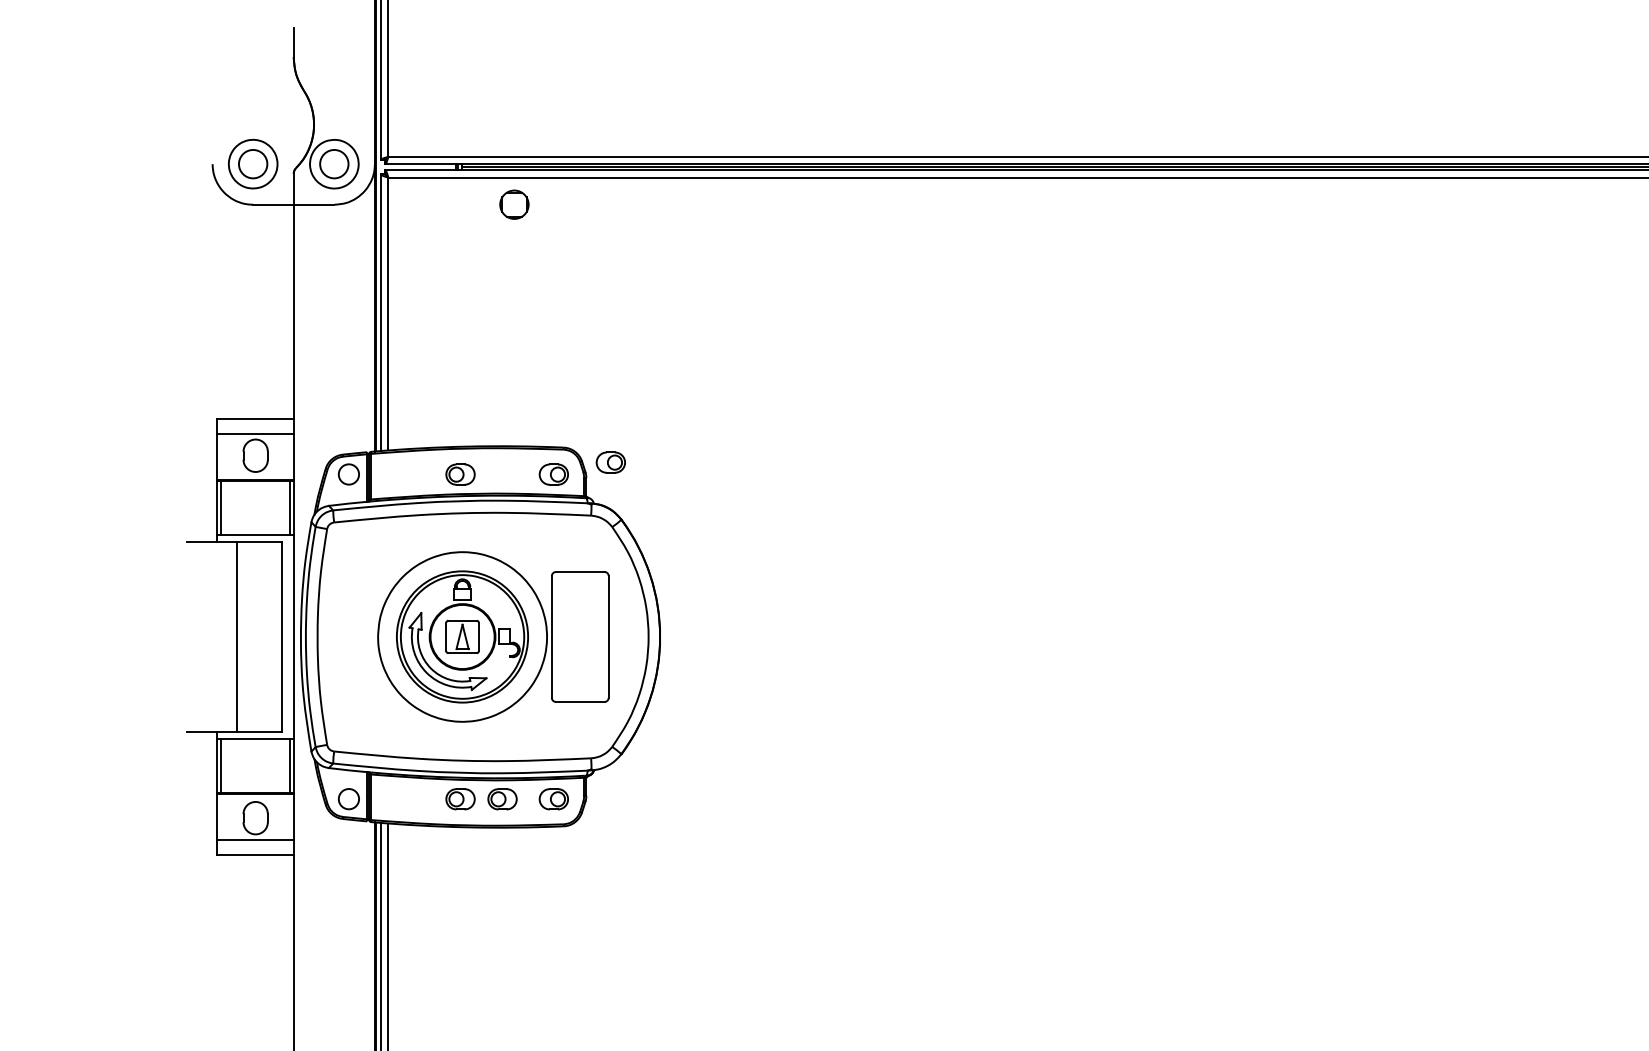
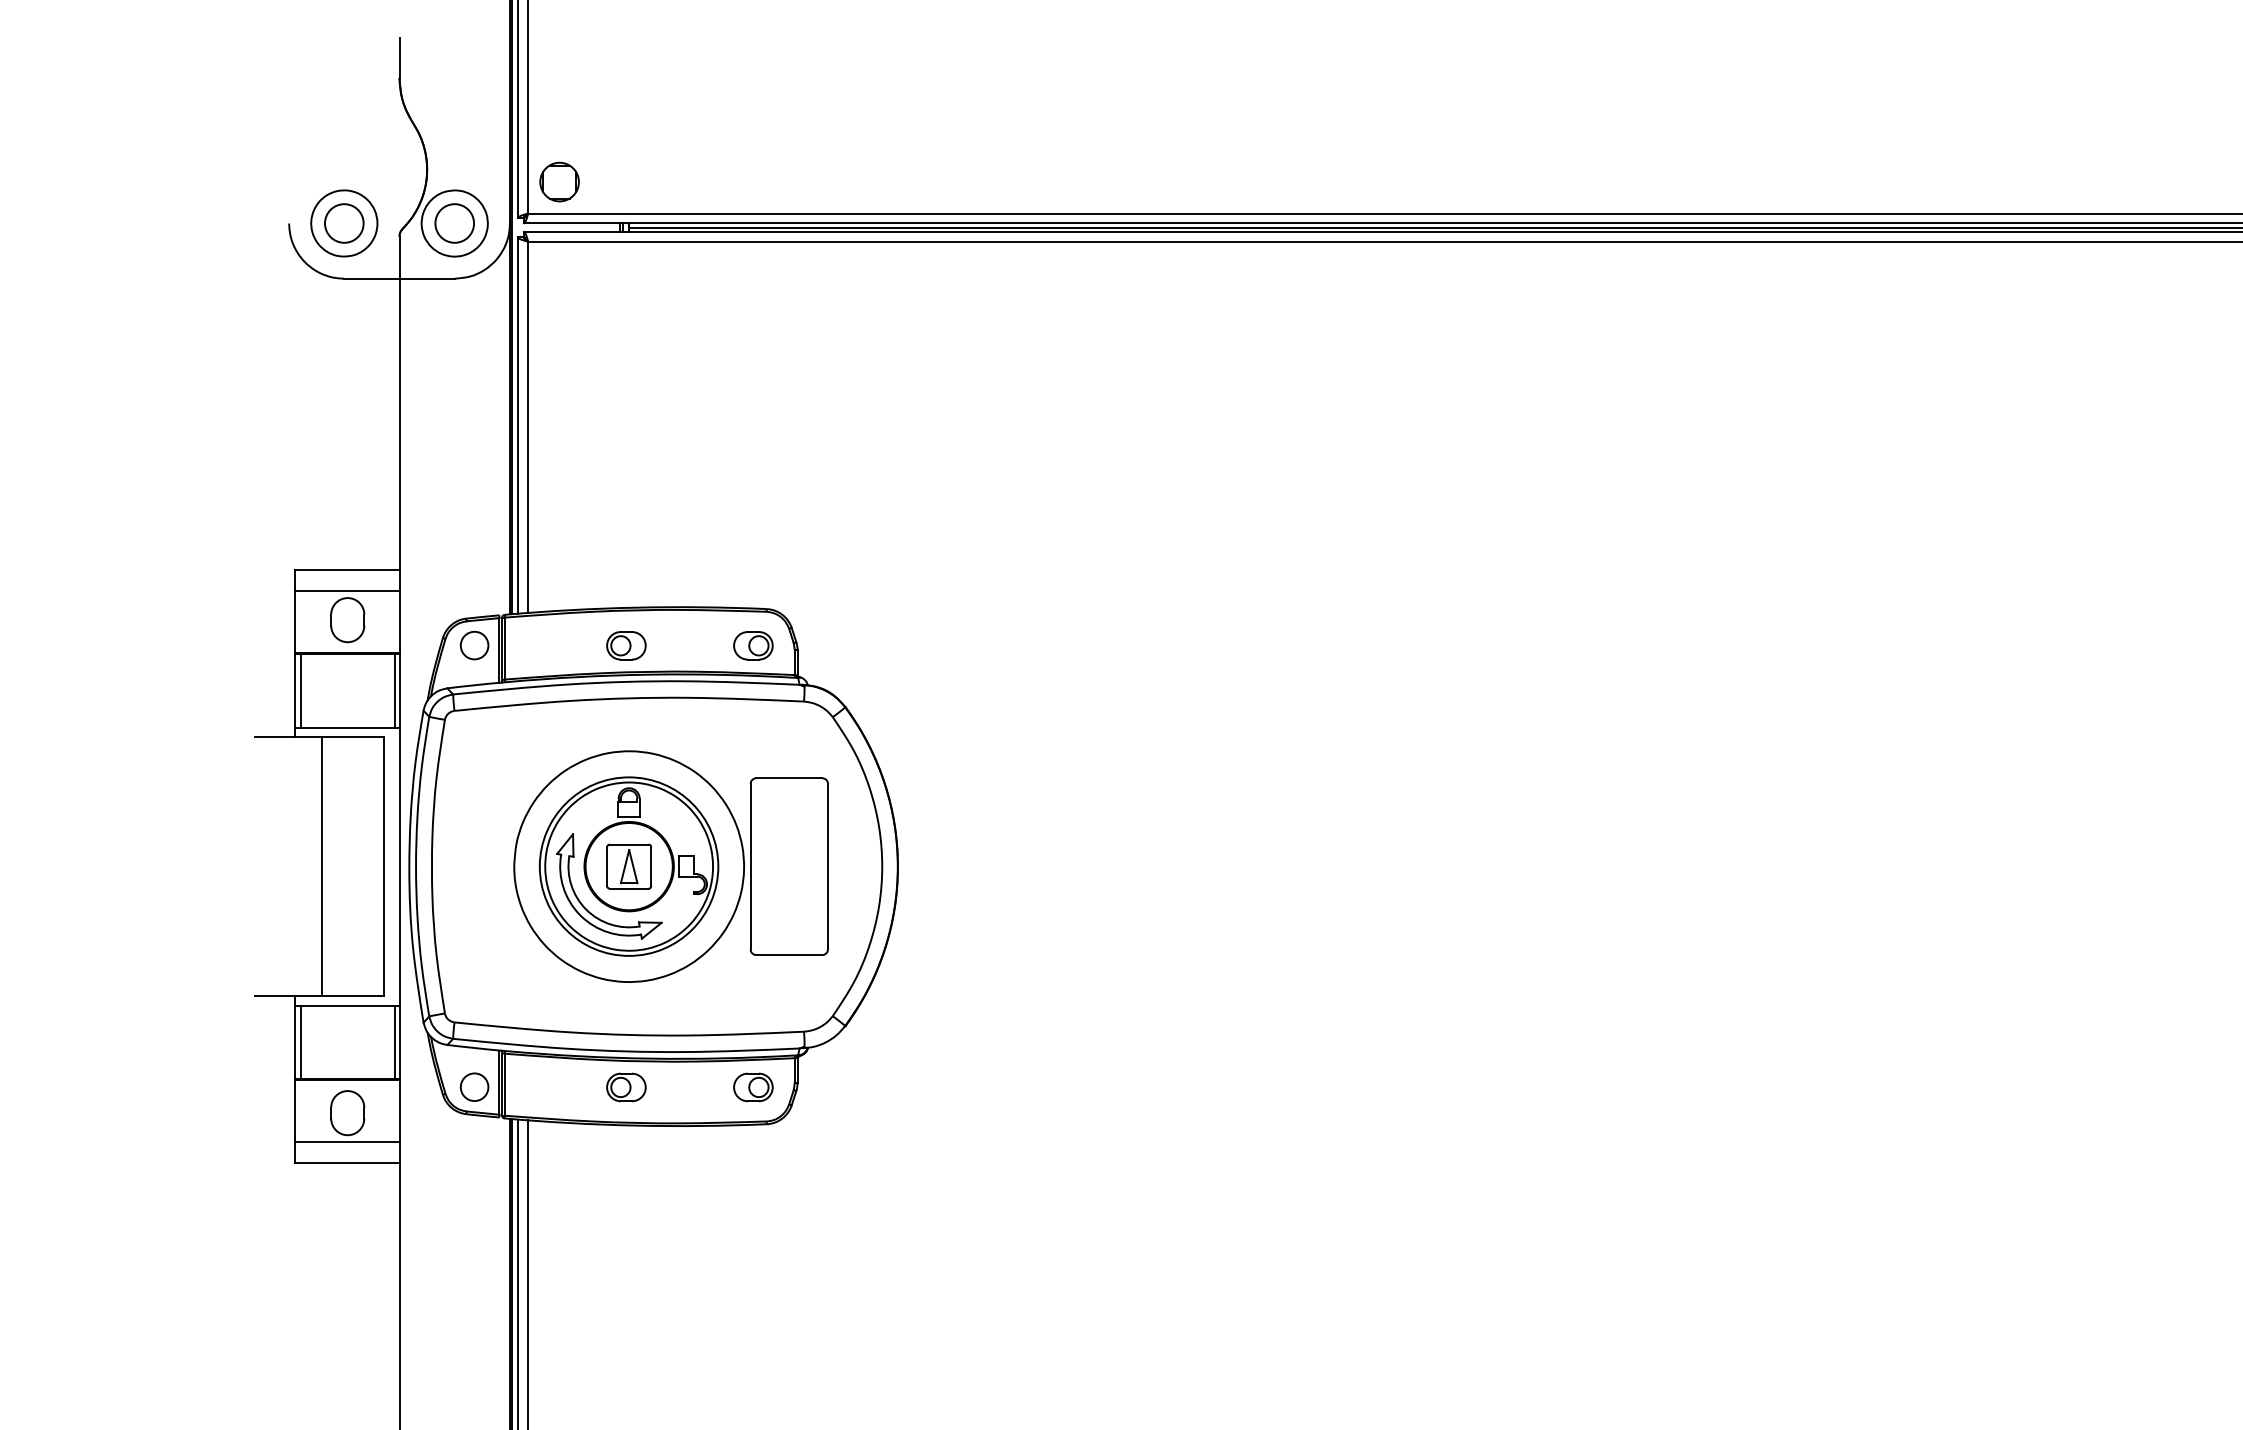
part: (514, 204) -> (559, 181), moved
part: (610, 462) -> (830, 629), removed
part: (502, 799) -> (683, 1087), removed

